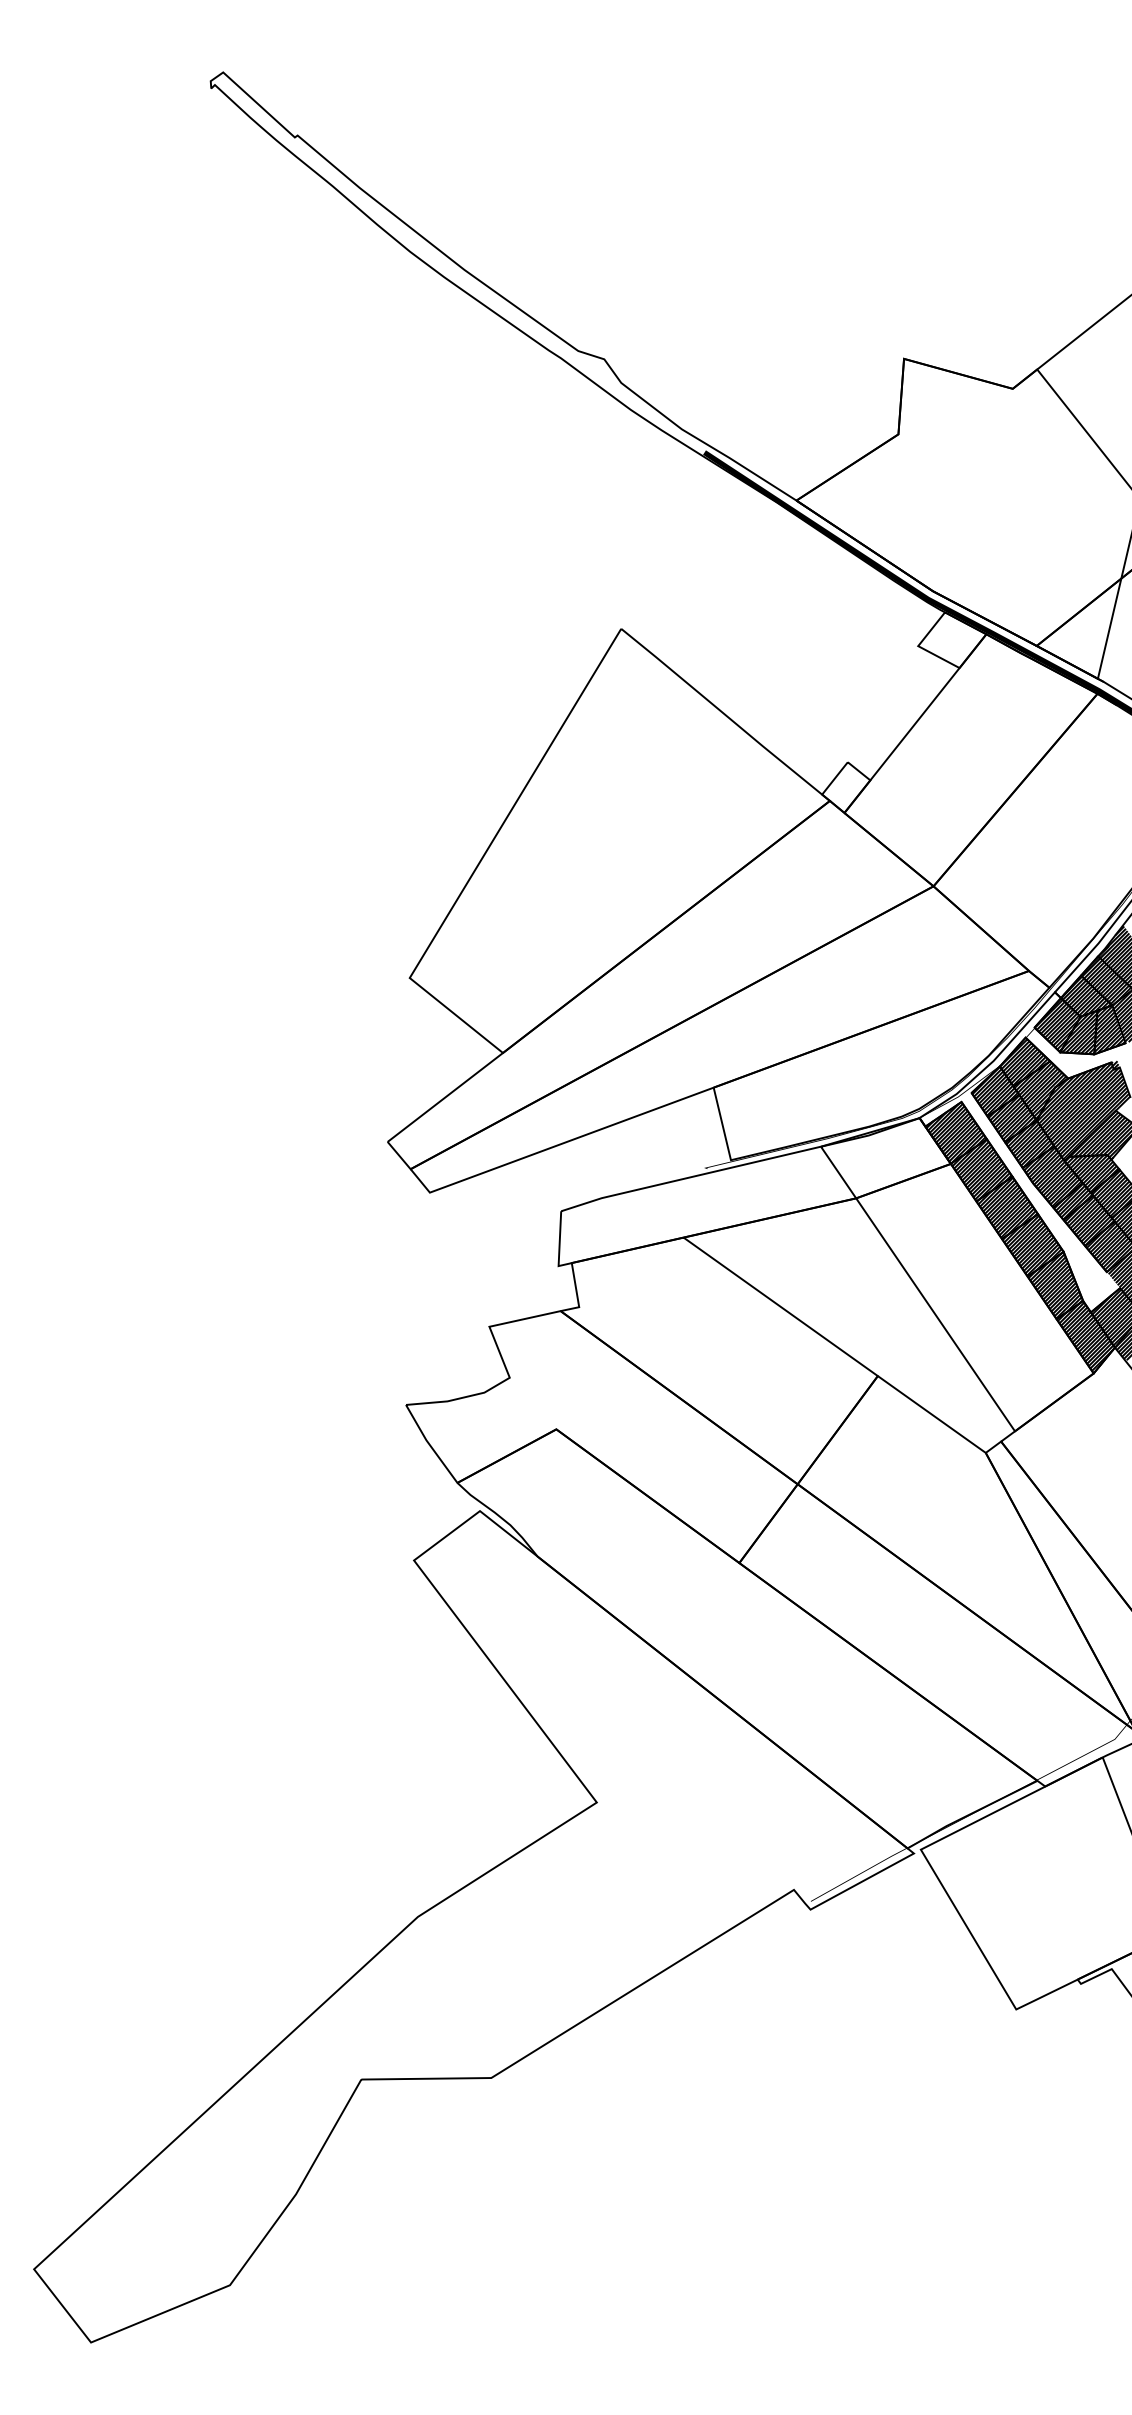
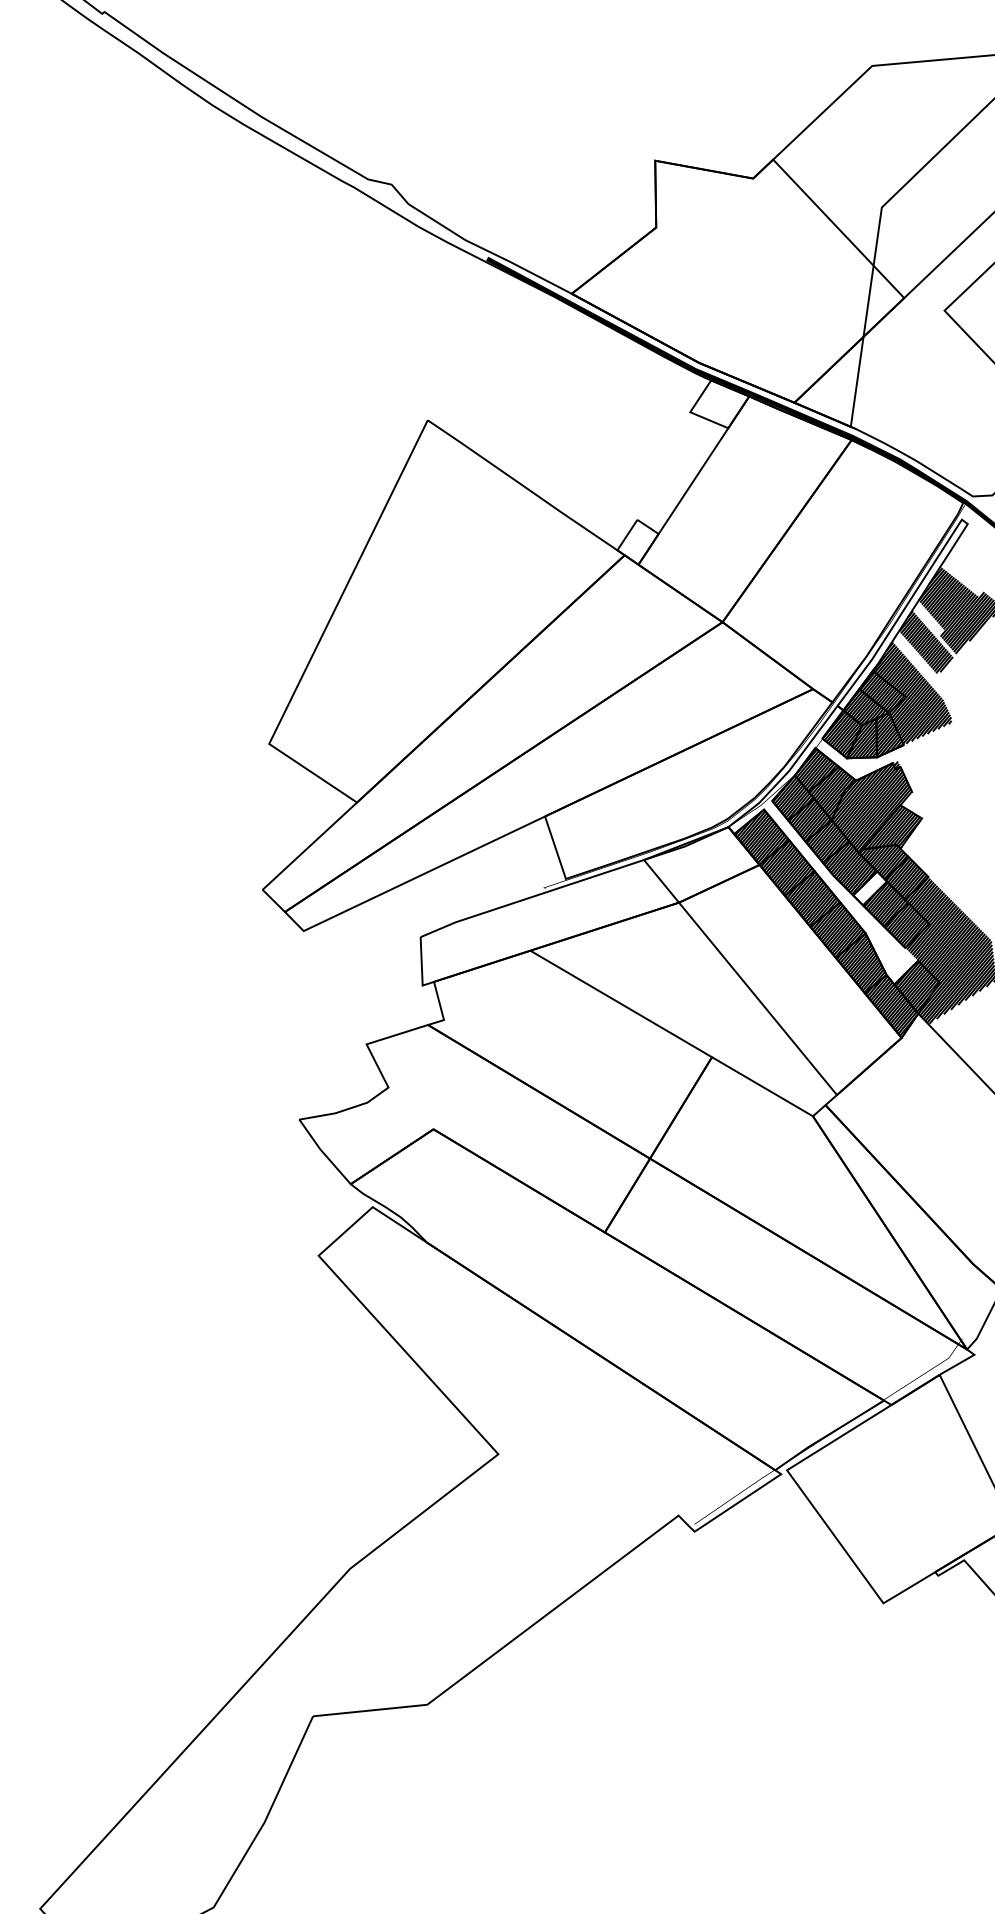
hatch: (1073, 1201) -> (870, 888), removed

